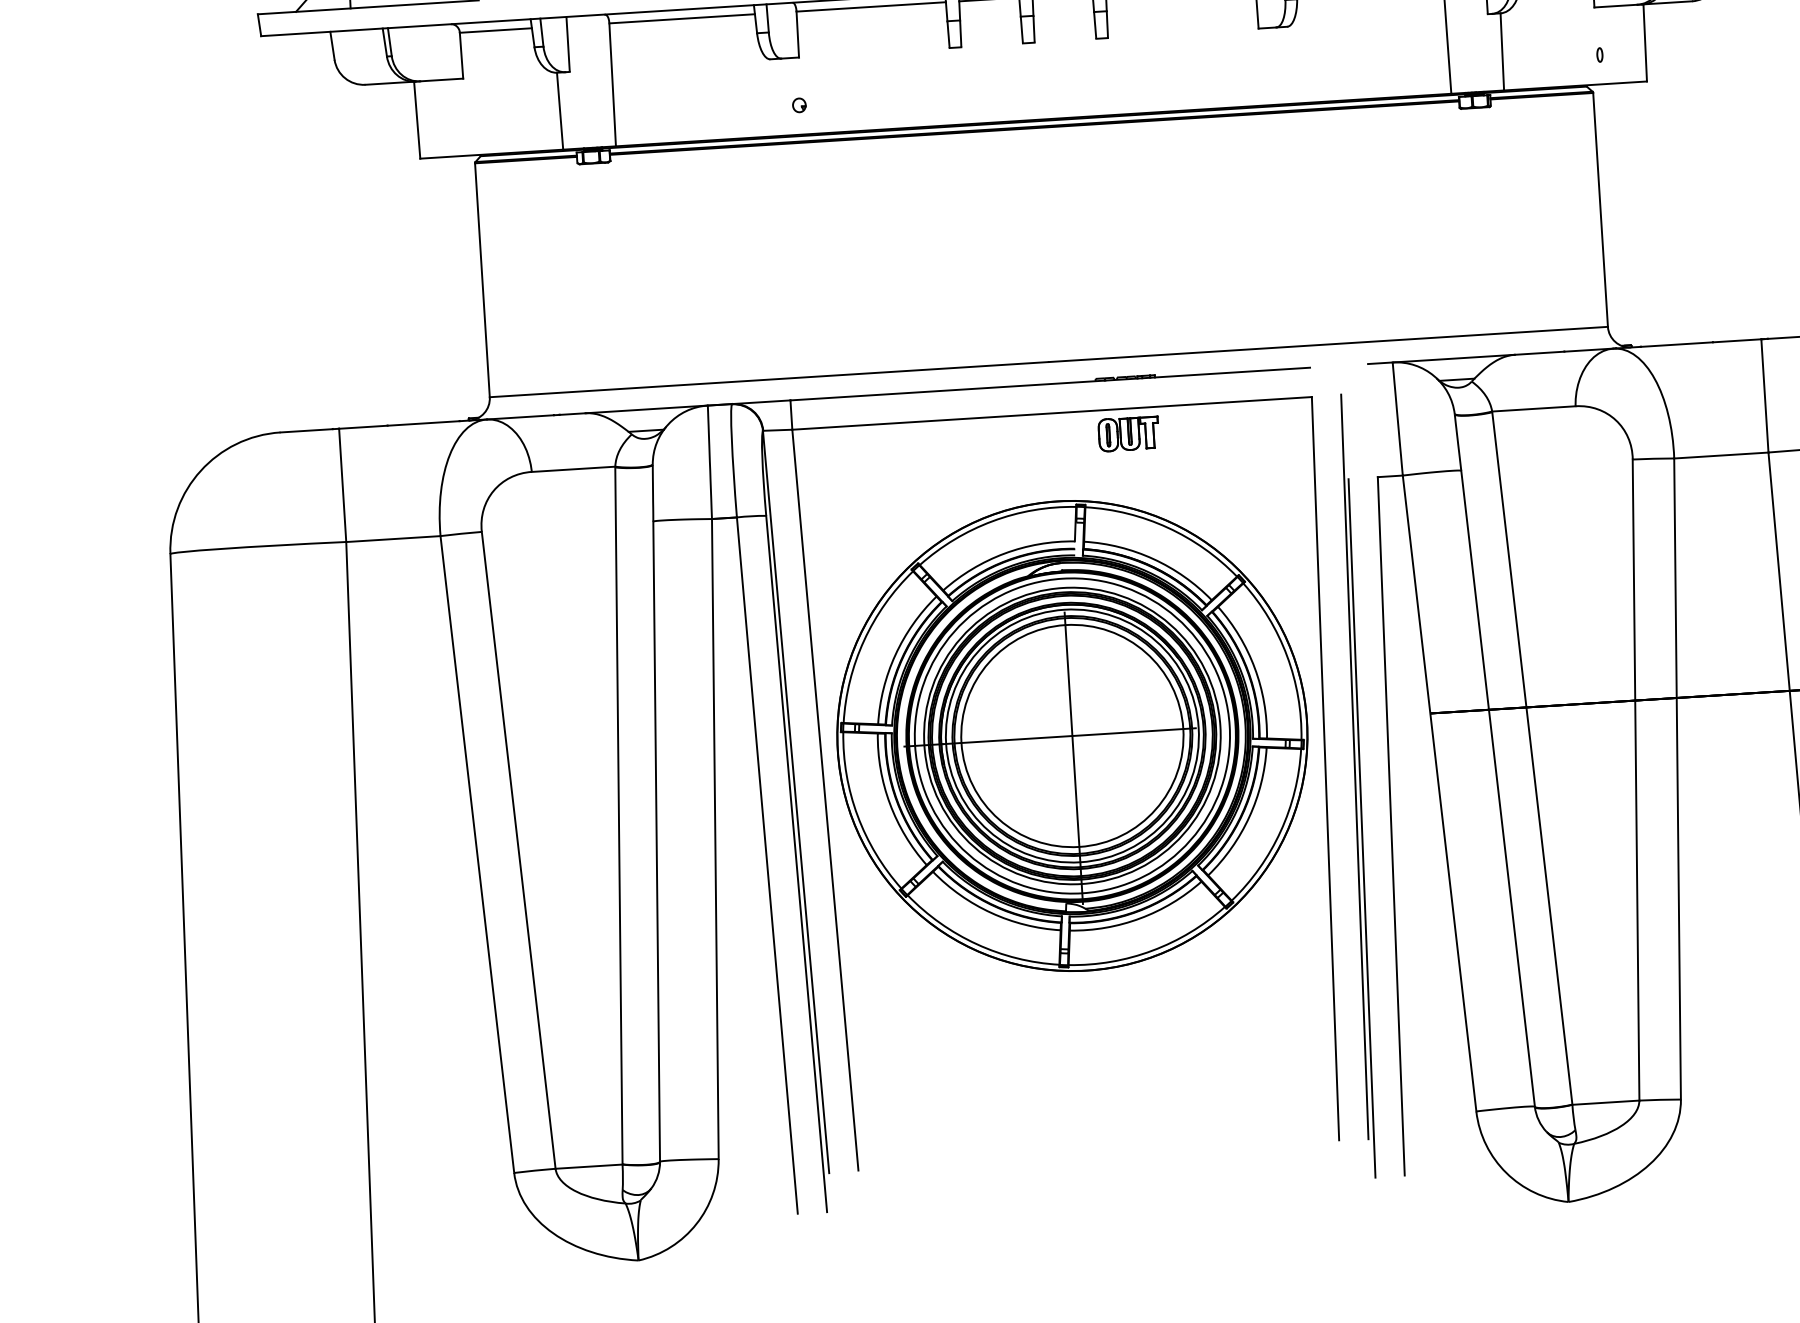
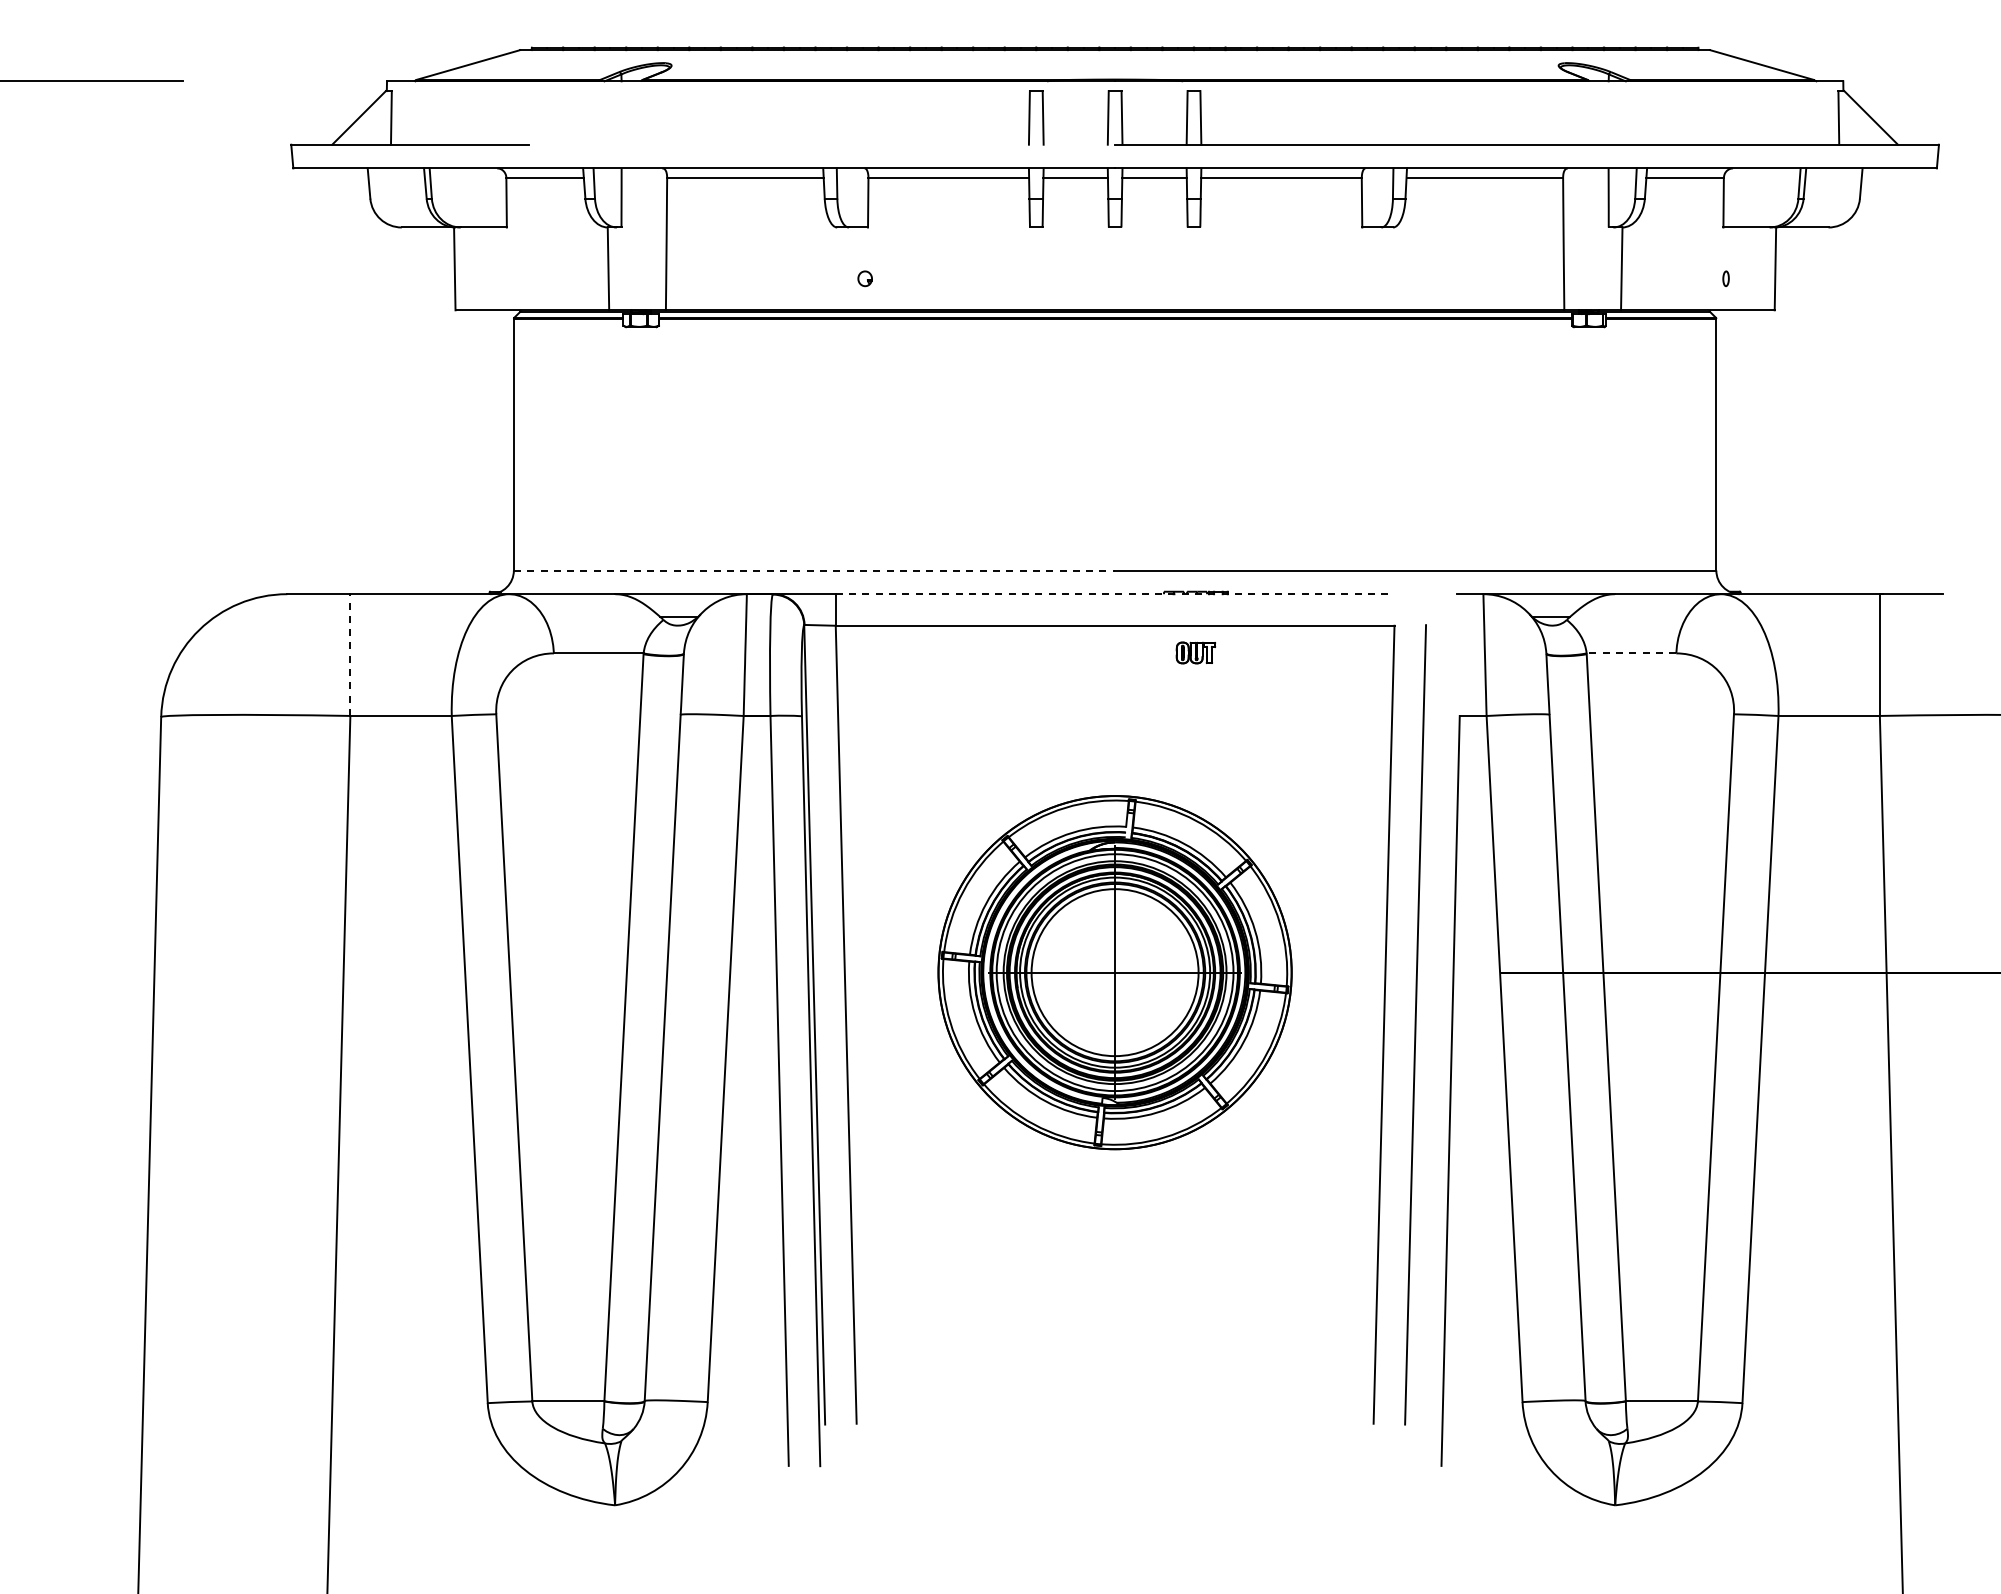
line: (769, 379) -> (814, 570), solid -> dashed
line: (1050, 384) -> (1115, 594), solid -> dashed
line: (1533, 408) -> (1631, 653), solid -> dashed
part: (1128, 433) -> (1195, 652), size x0.6
line: (342, 485) -> (350, 655), solid -> dashed
part: (1071, 735) -> (1114, 972), size x0.7
line: (1362, 828) -> (1419, 1091), removed

